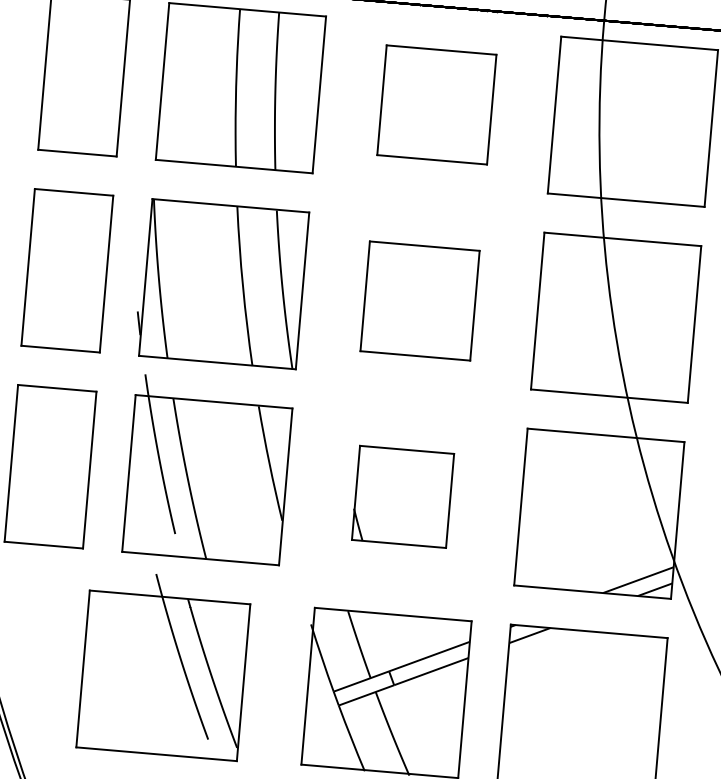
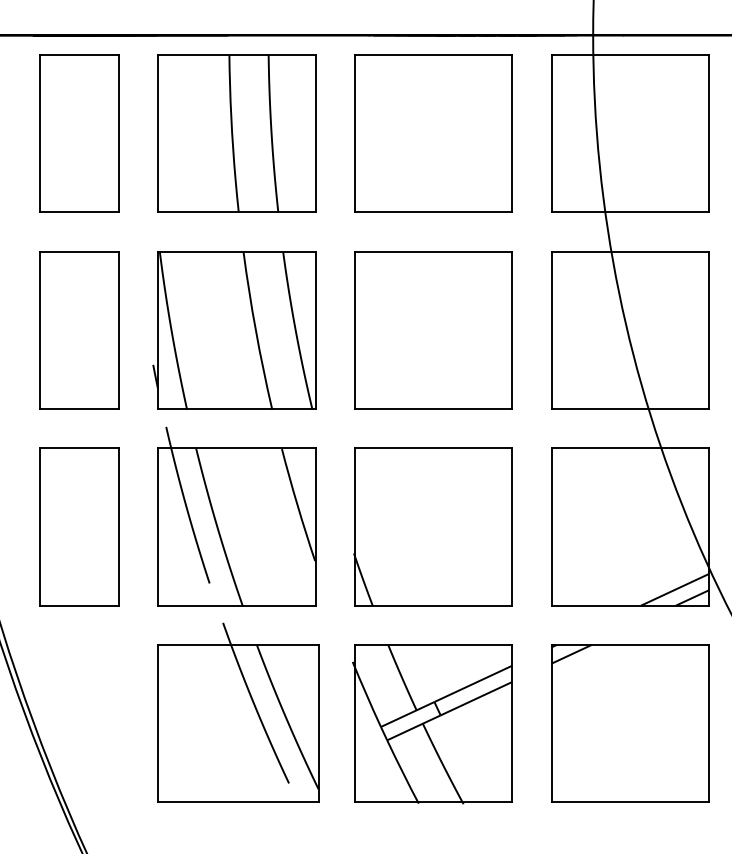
part: (436, 104) -> (433, 133), size x1.43
part: (419, 301) -> (433, 330), size x1.43
part: (402, 496) -> (432, 526), size x1.67
part: (163, 664) -> (238, 712), moved

